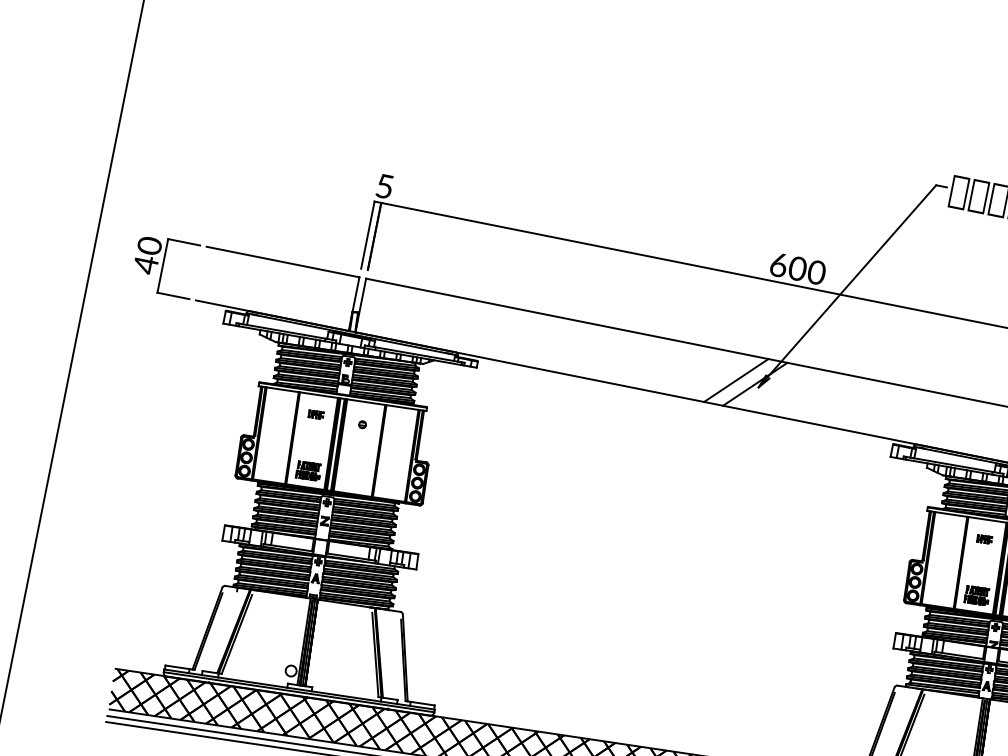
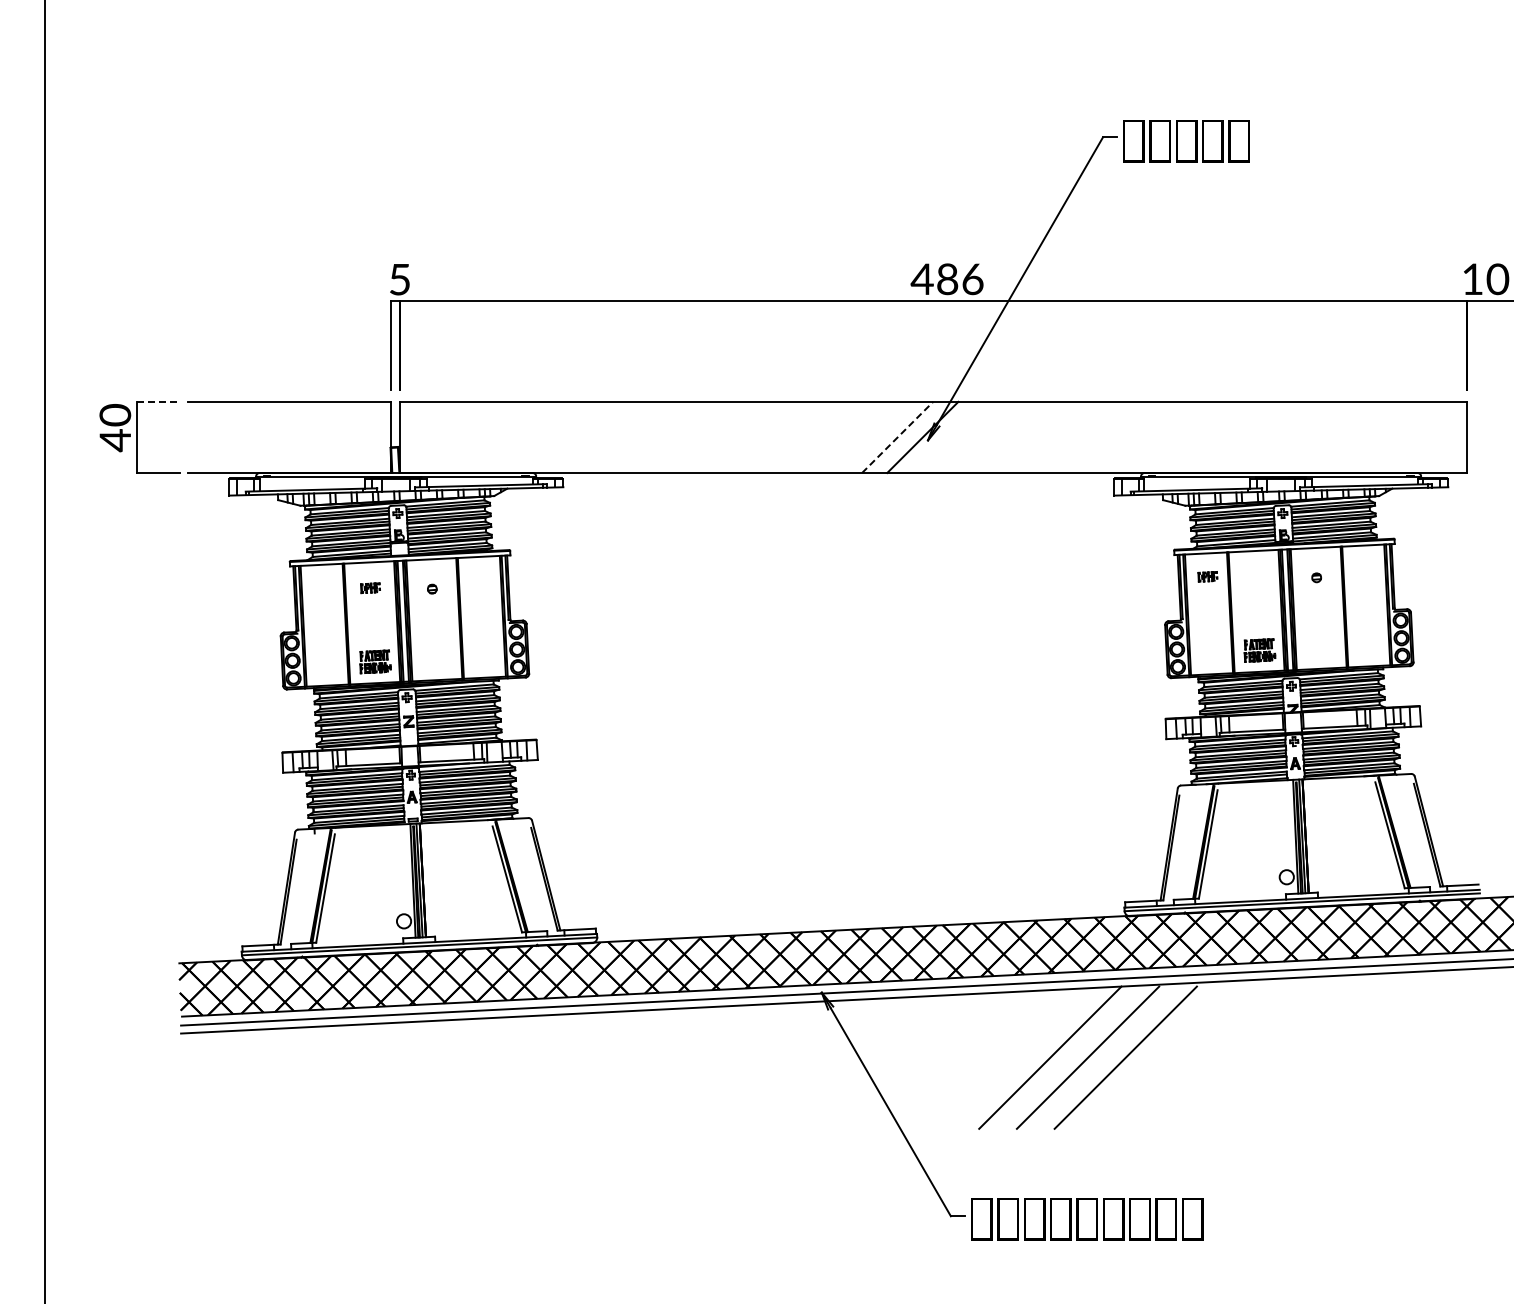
line: (184, 242) -> (158, 401), solid -> dashed
text: (797, 268) -> (947, 279), 600 -> 486
line: (736, 380) -> (898, 437), solid -> dashed
part: (984, 539) -> (1207, 576), moved

